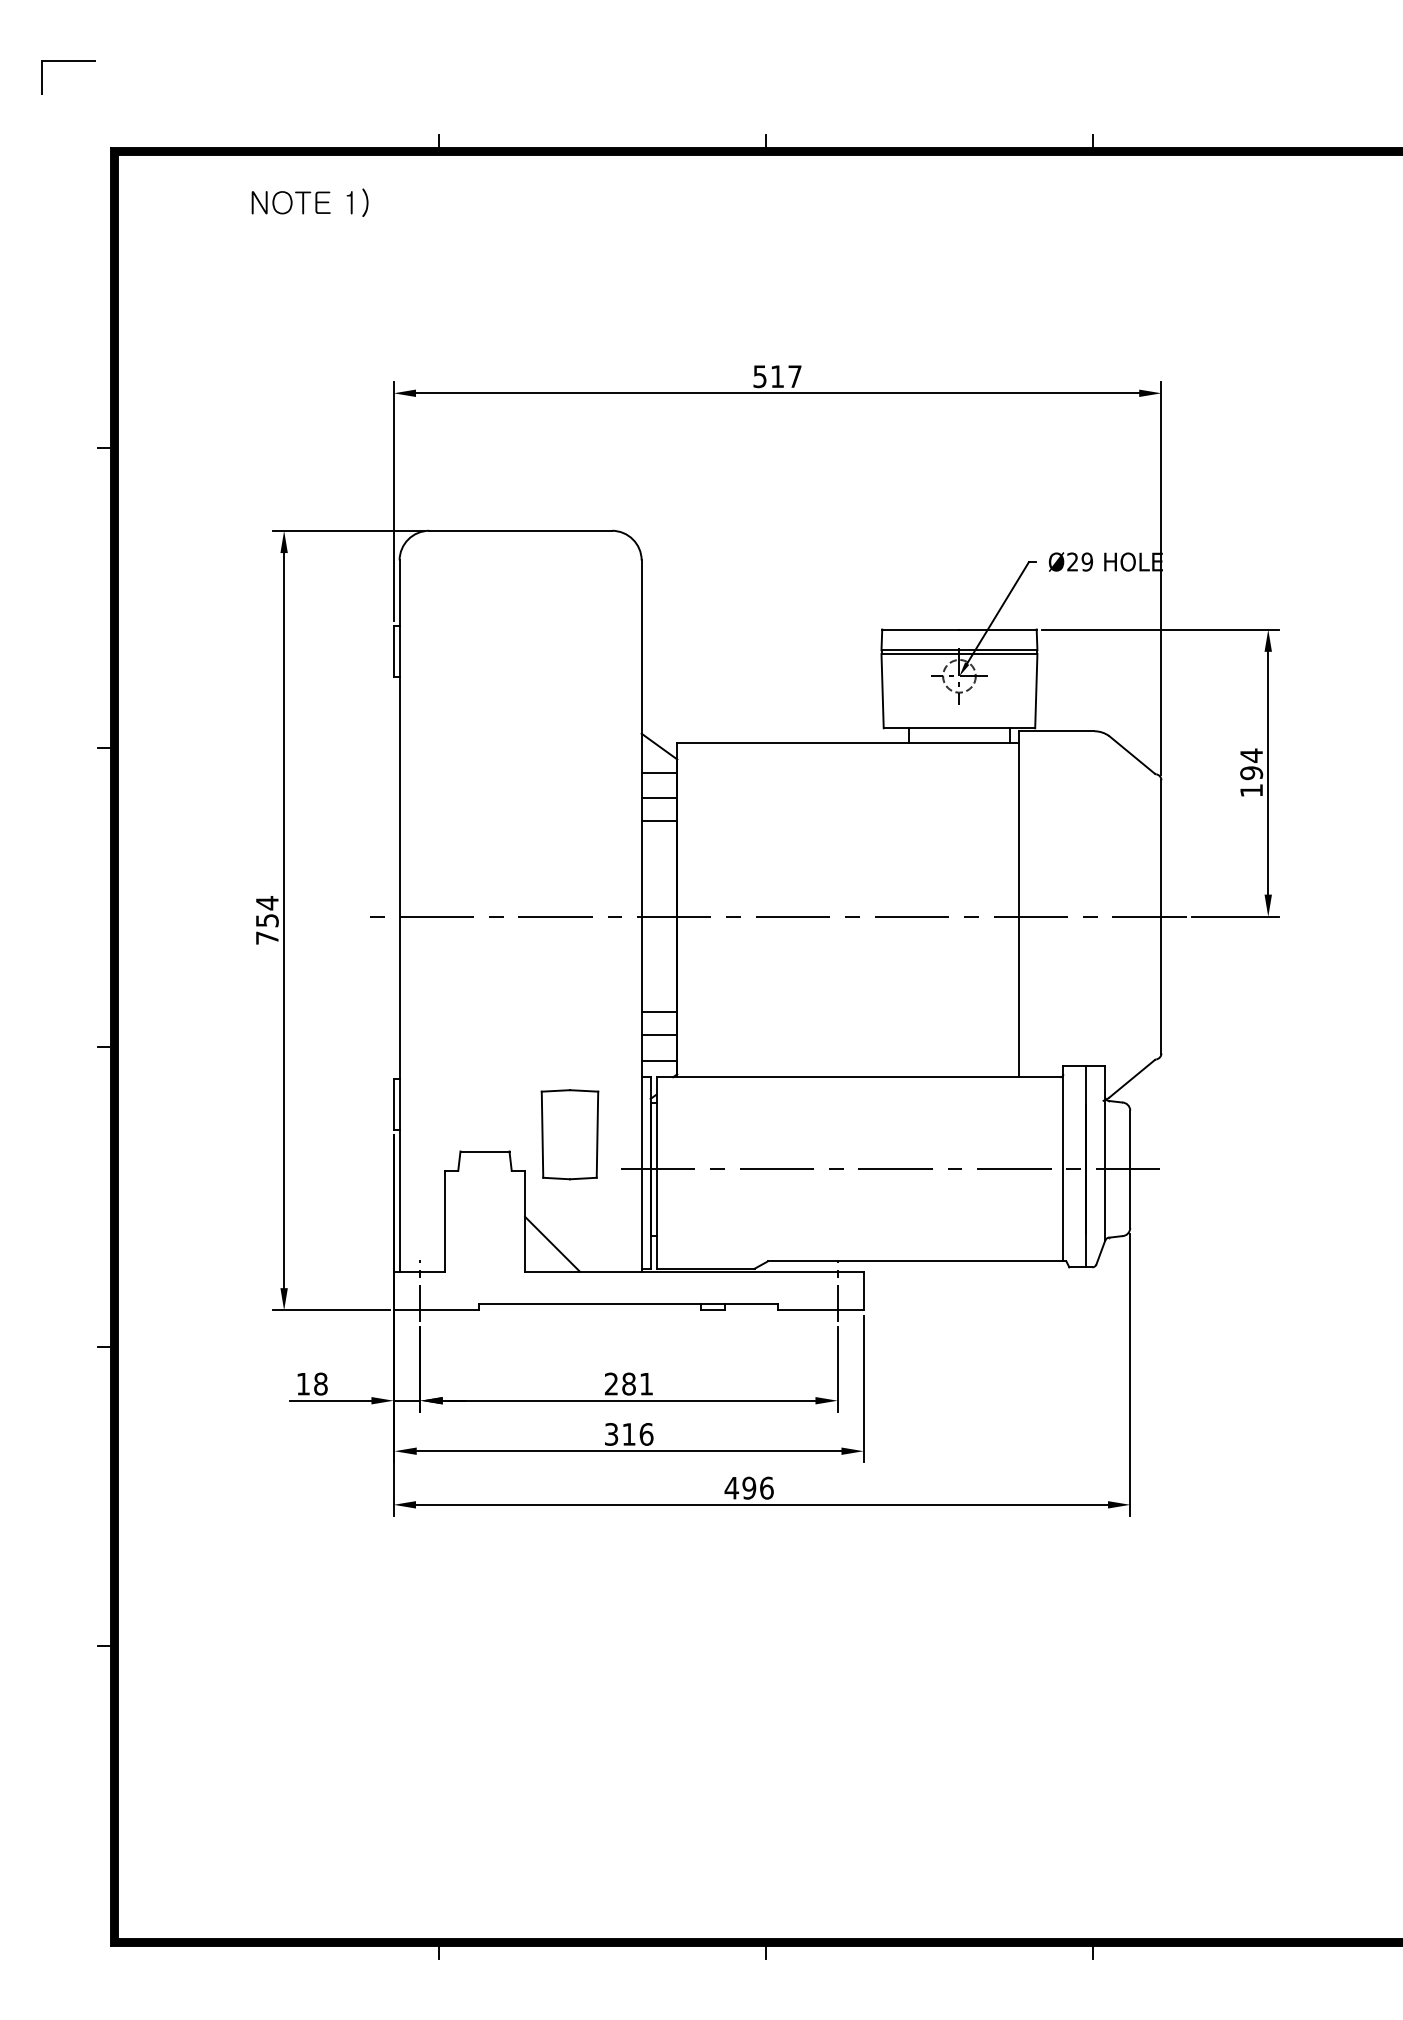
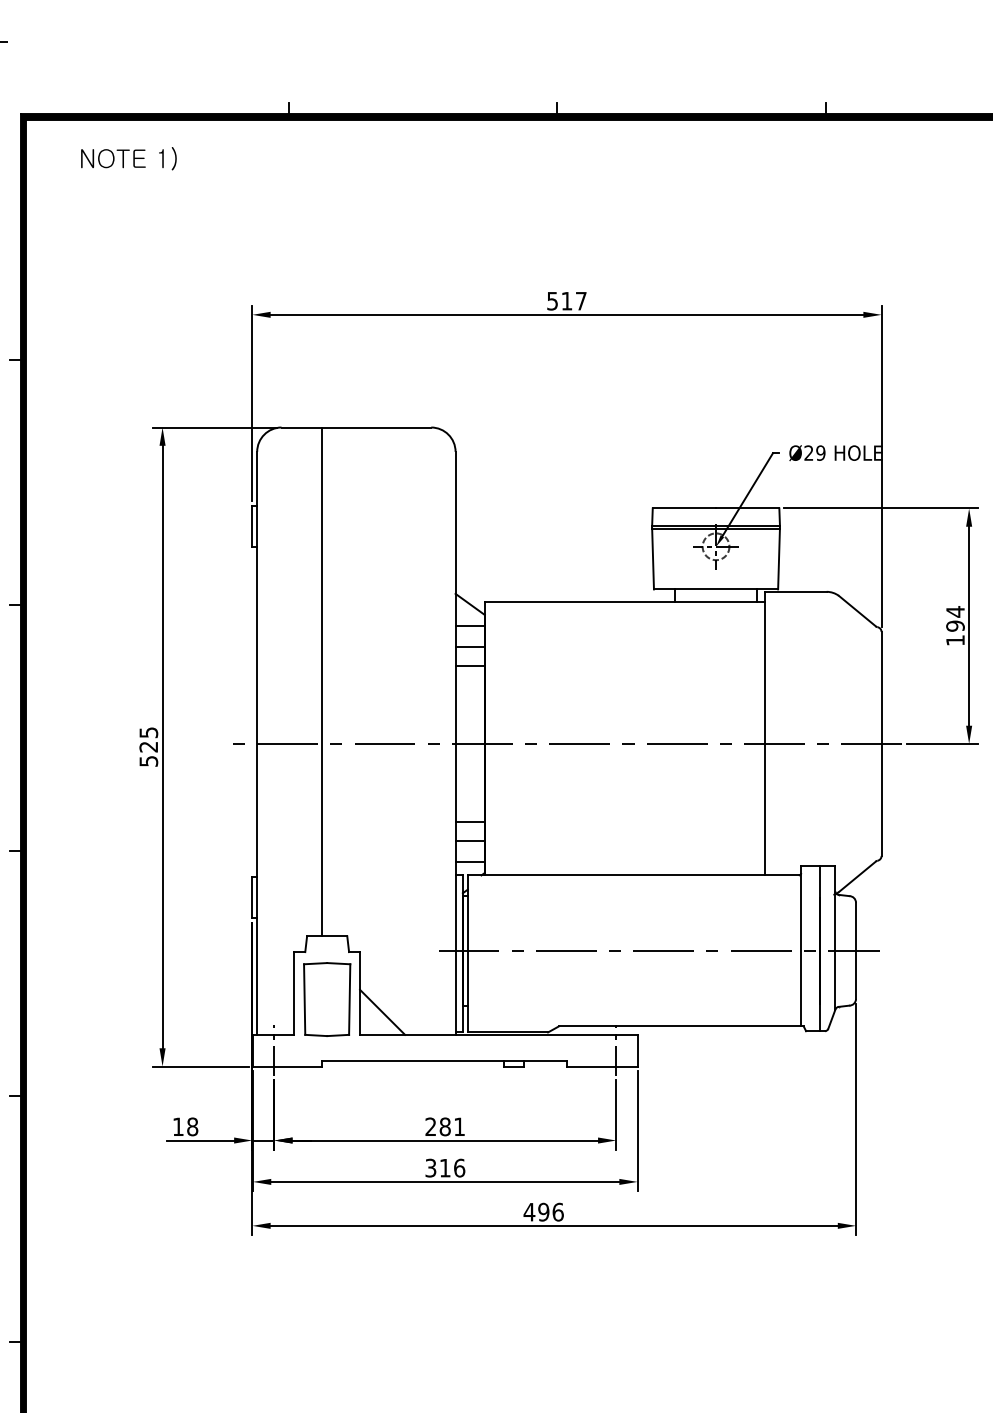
text: (309, 202) -> (128, 158), moved
line: (478, 840) -> (321, 681), added
text: (266, 920) -> (148, 746), 754 -> 525
part: (569, 1134) -> (326, 999), moved

